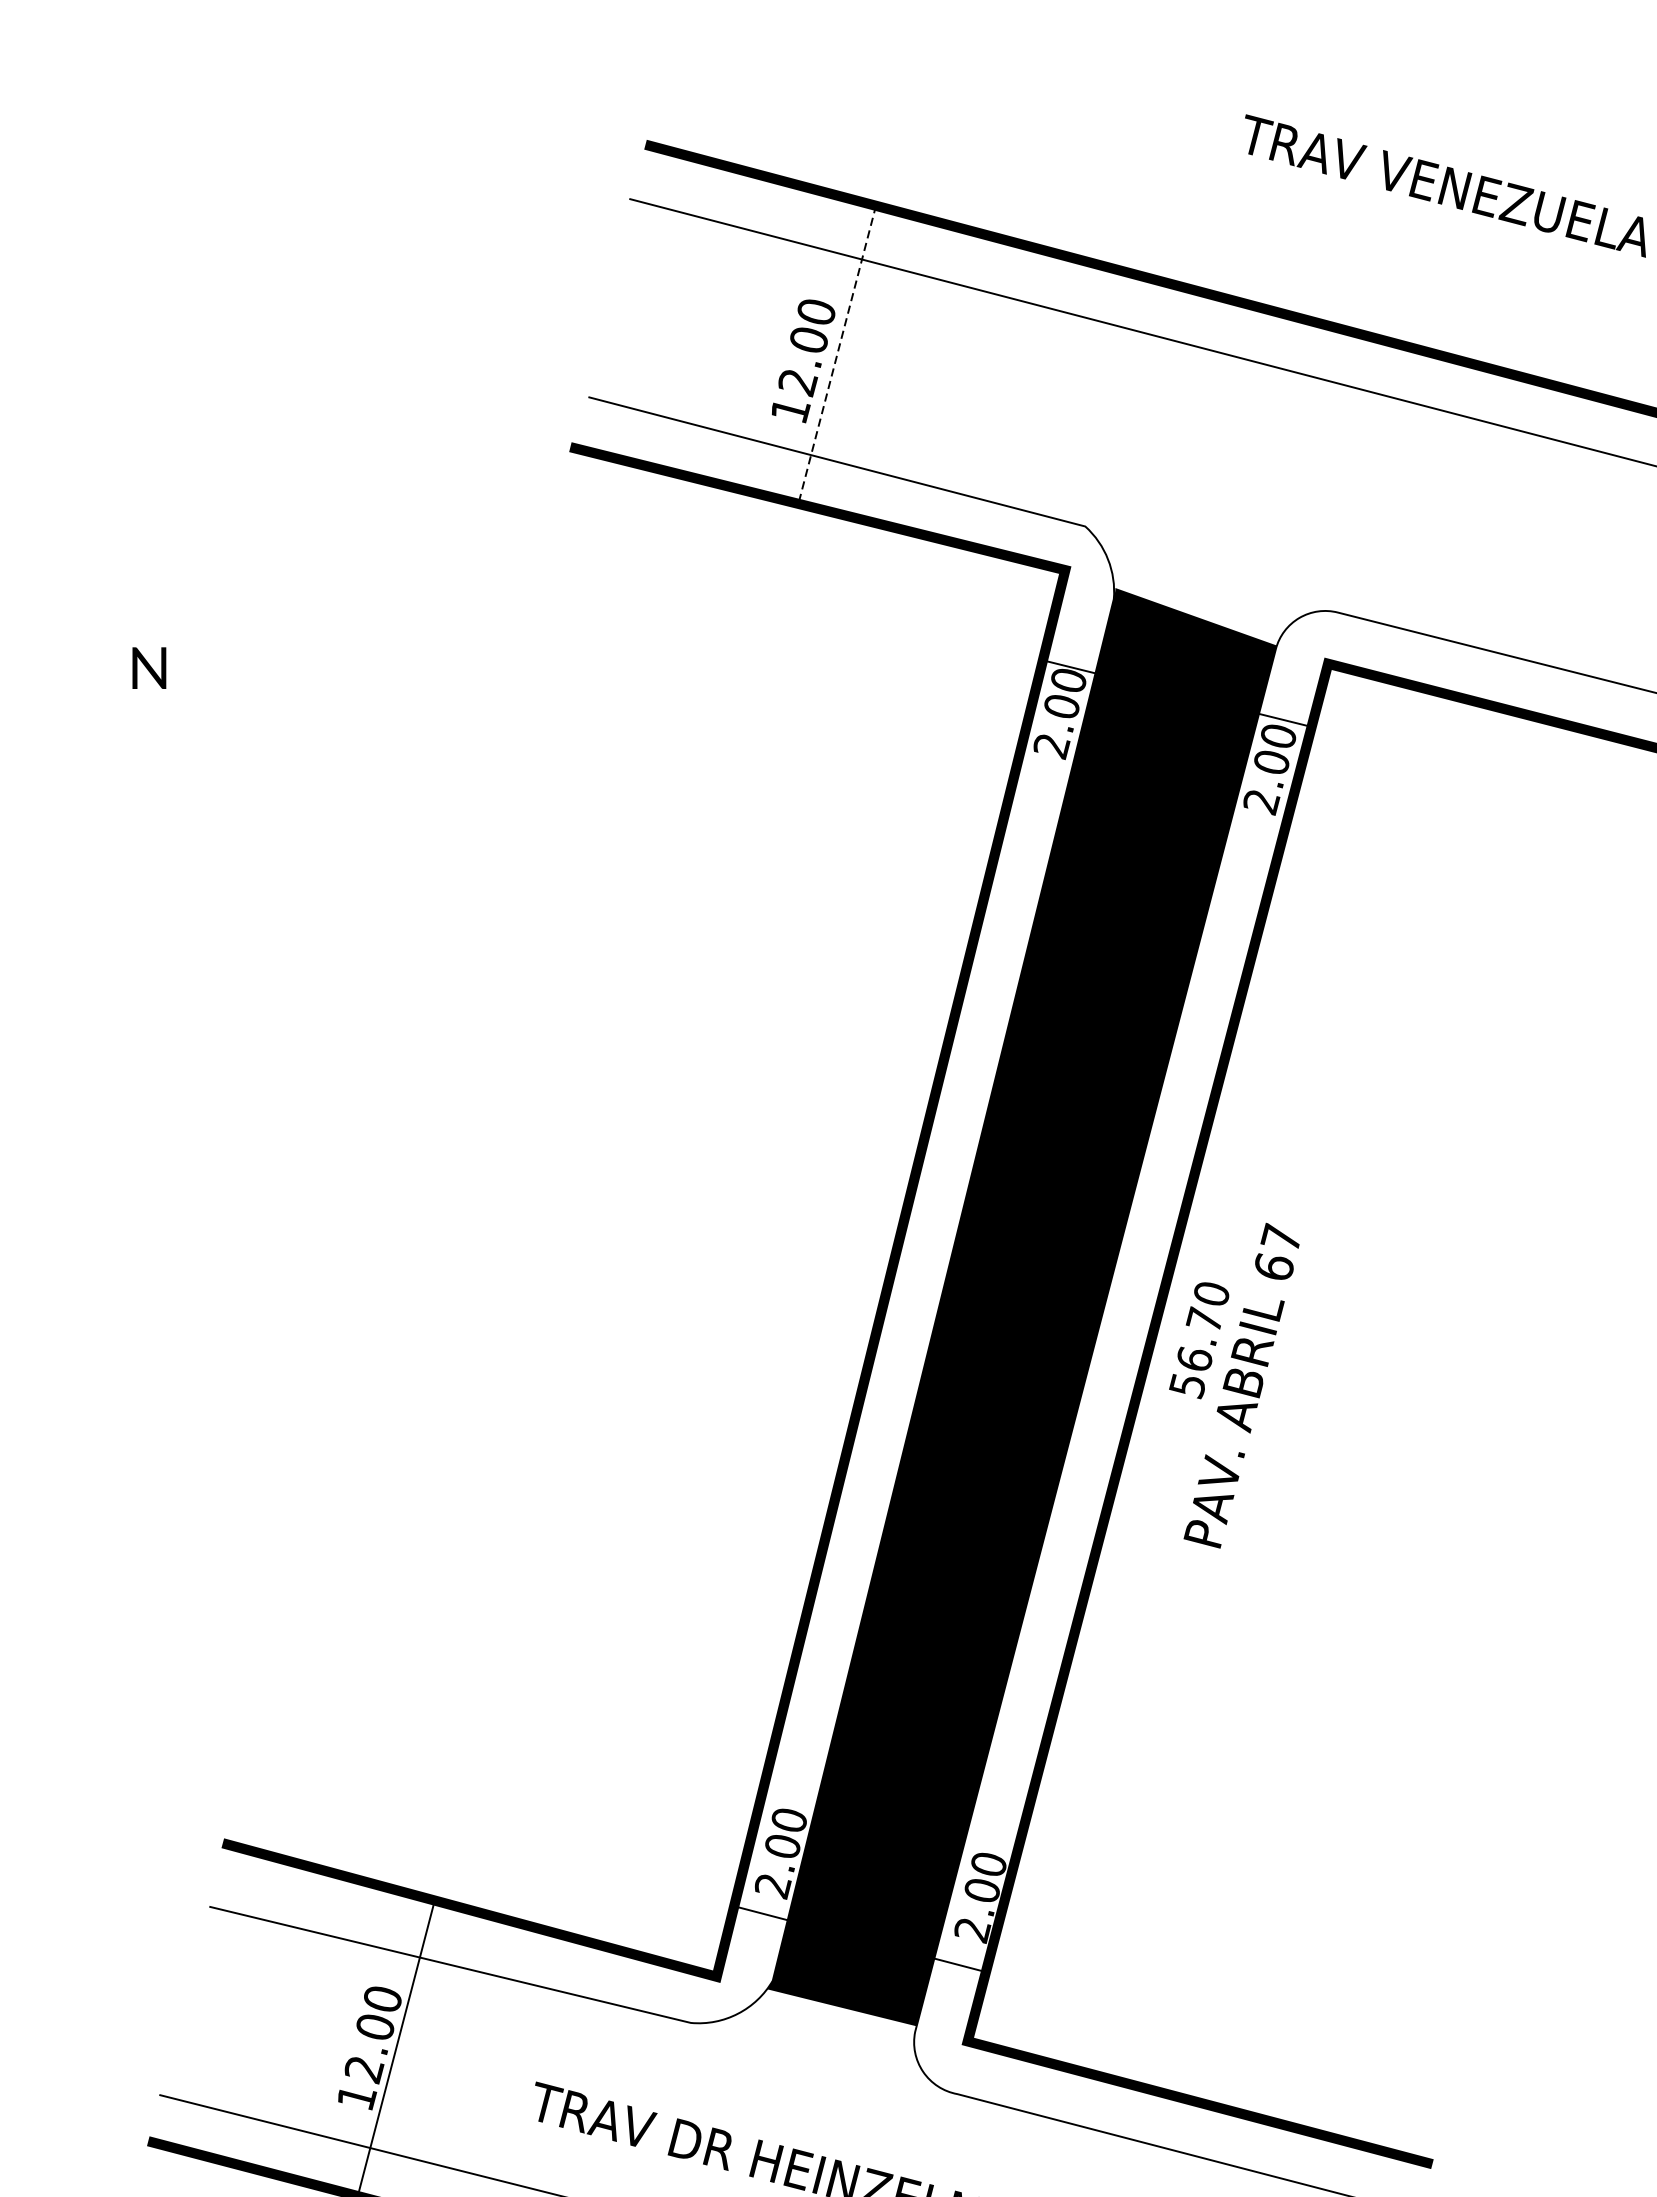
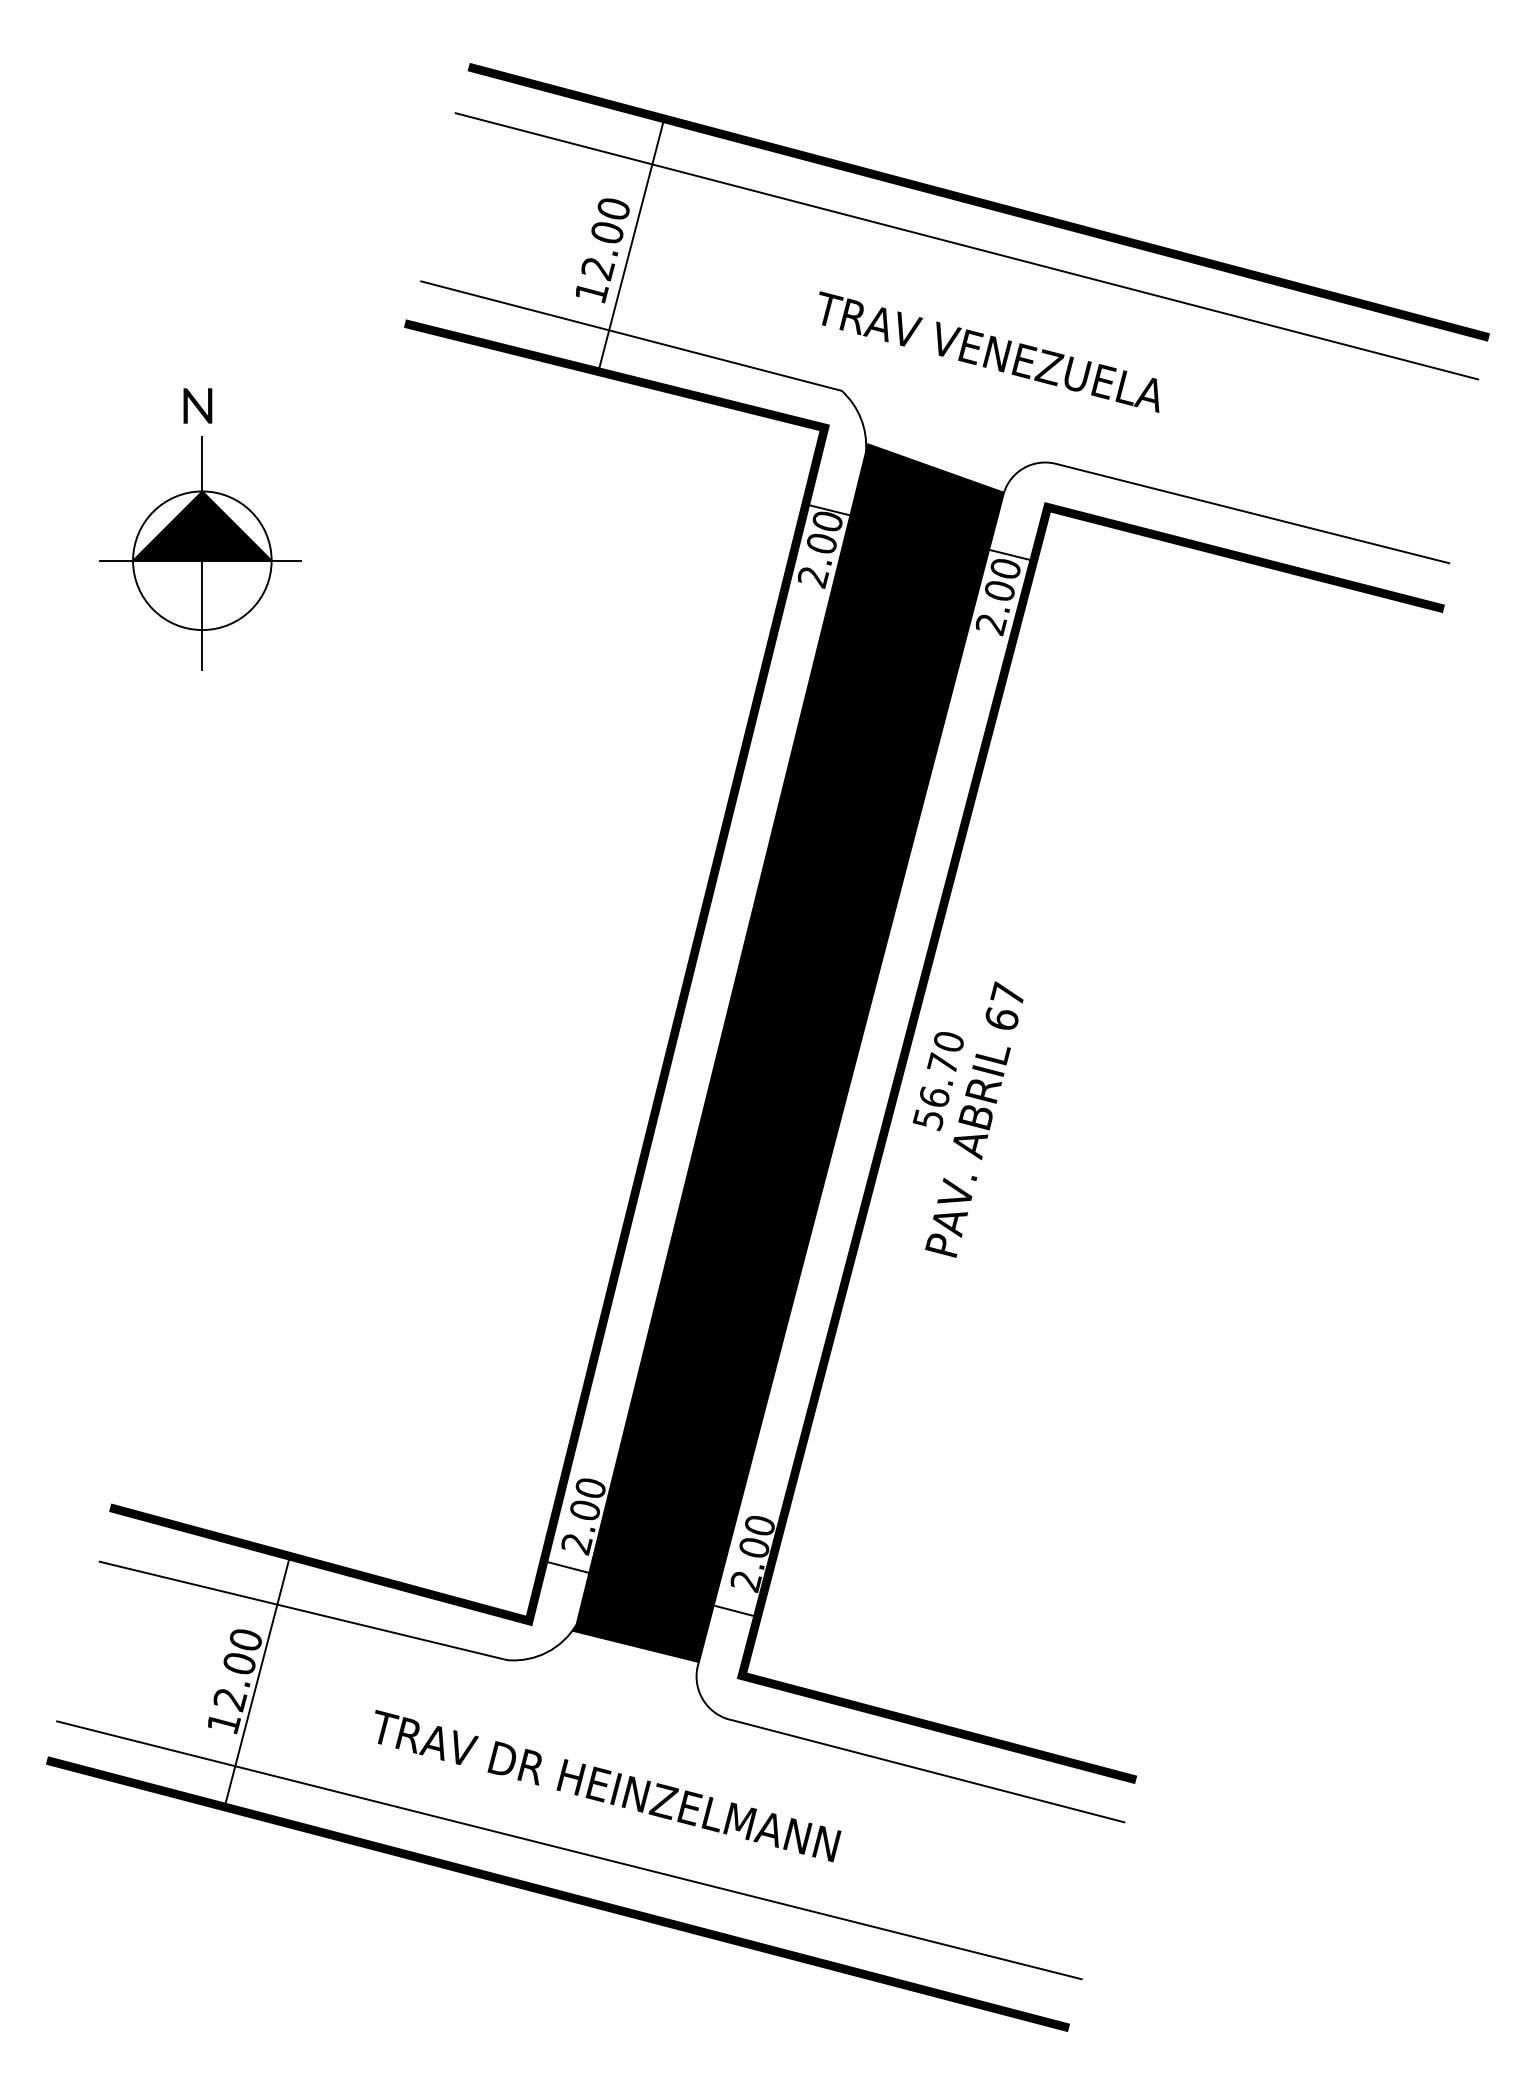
text: (1445, 185) -> (989, 351), moved
line: (837, 353) -> (631, 244), dashed -> solid
text: (148, 667) -> (197, 405), moved
part: (329, 718) -> (200, 553), added

